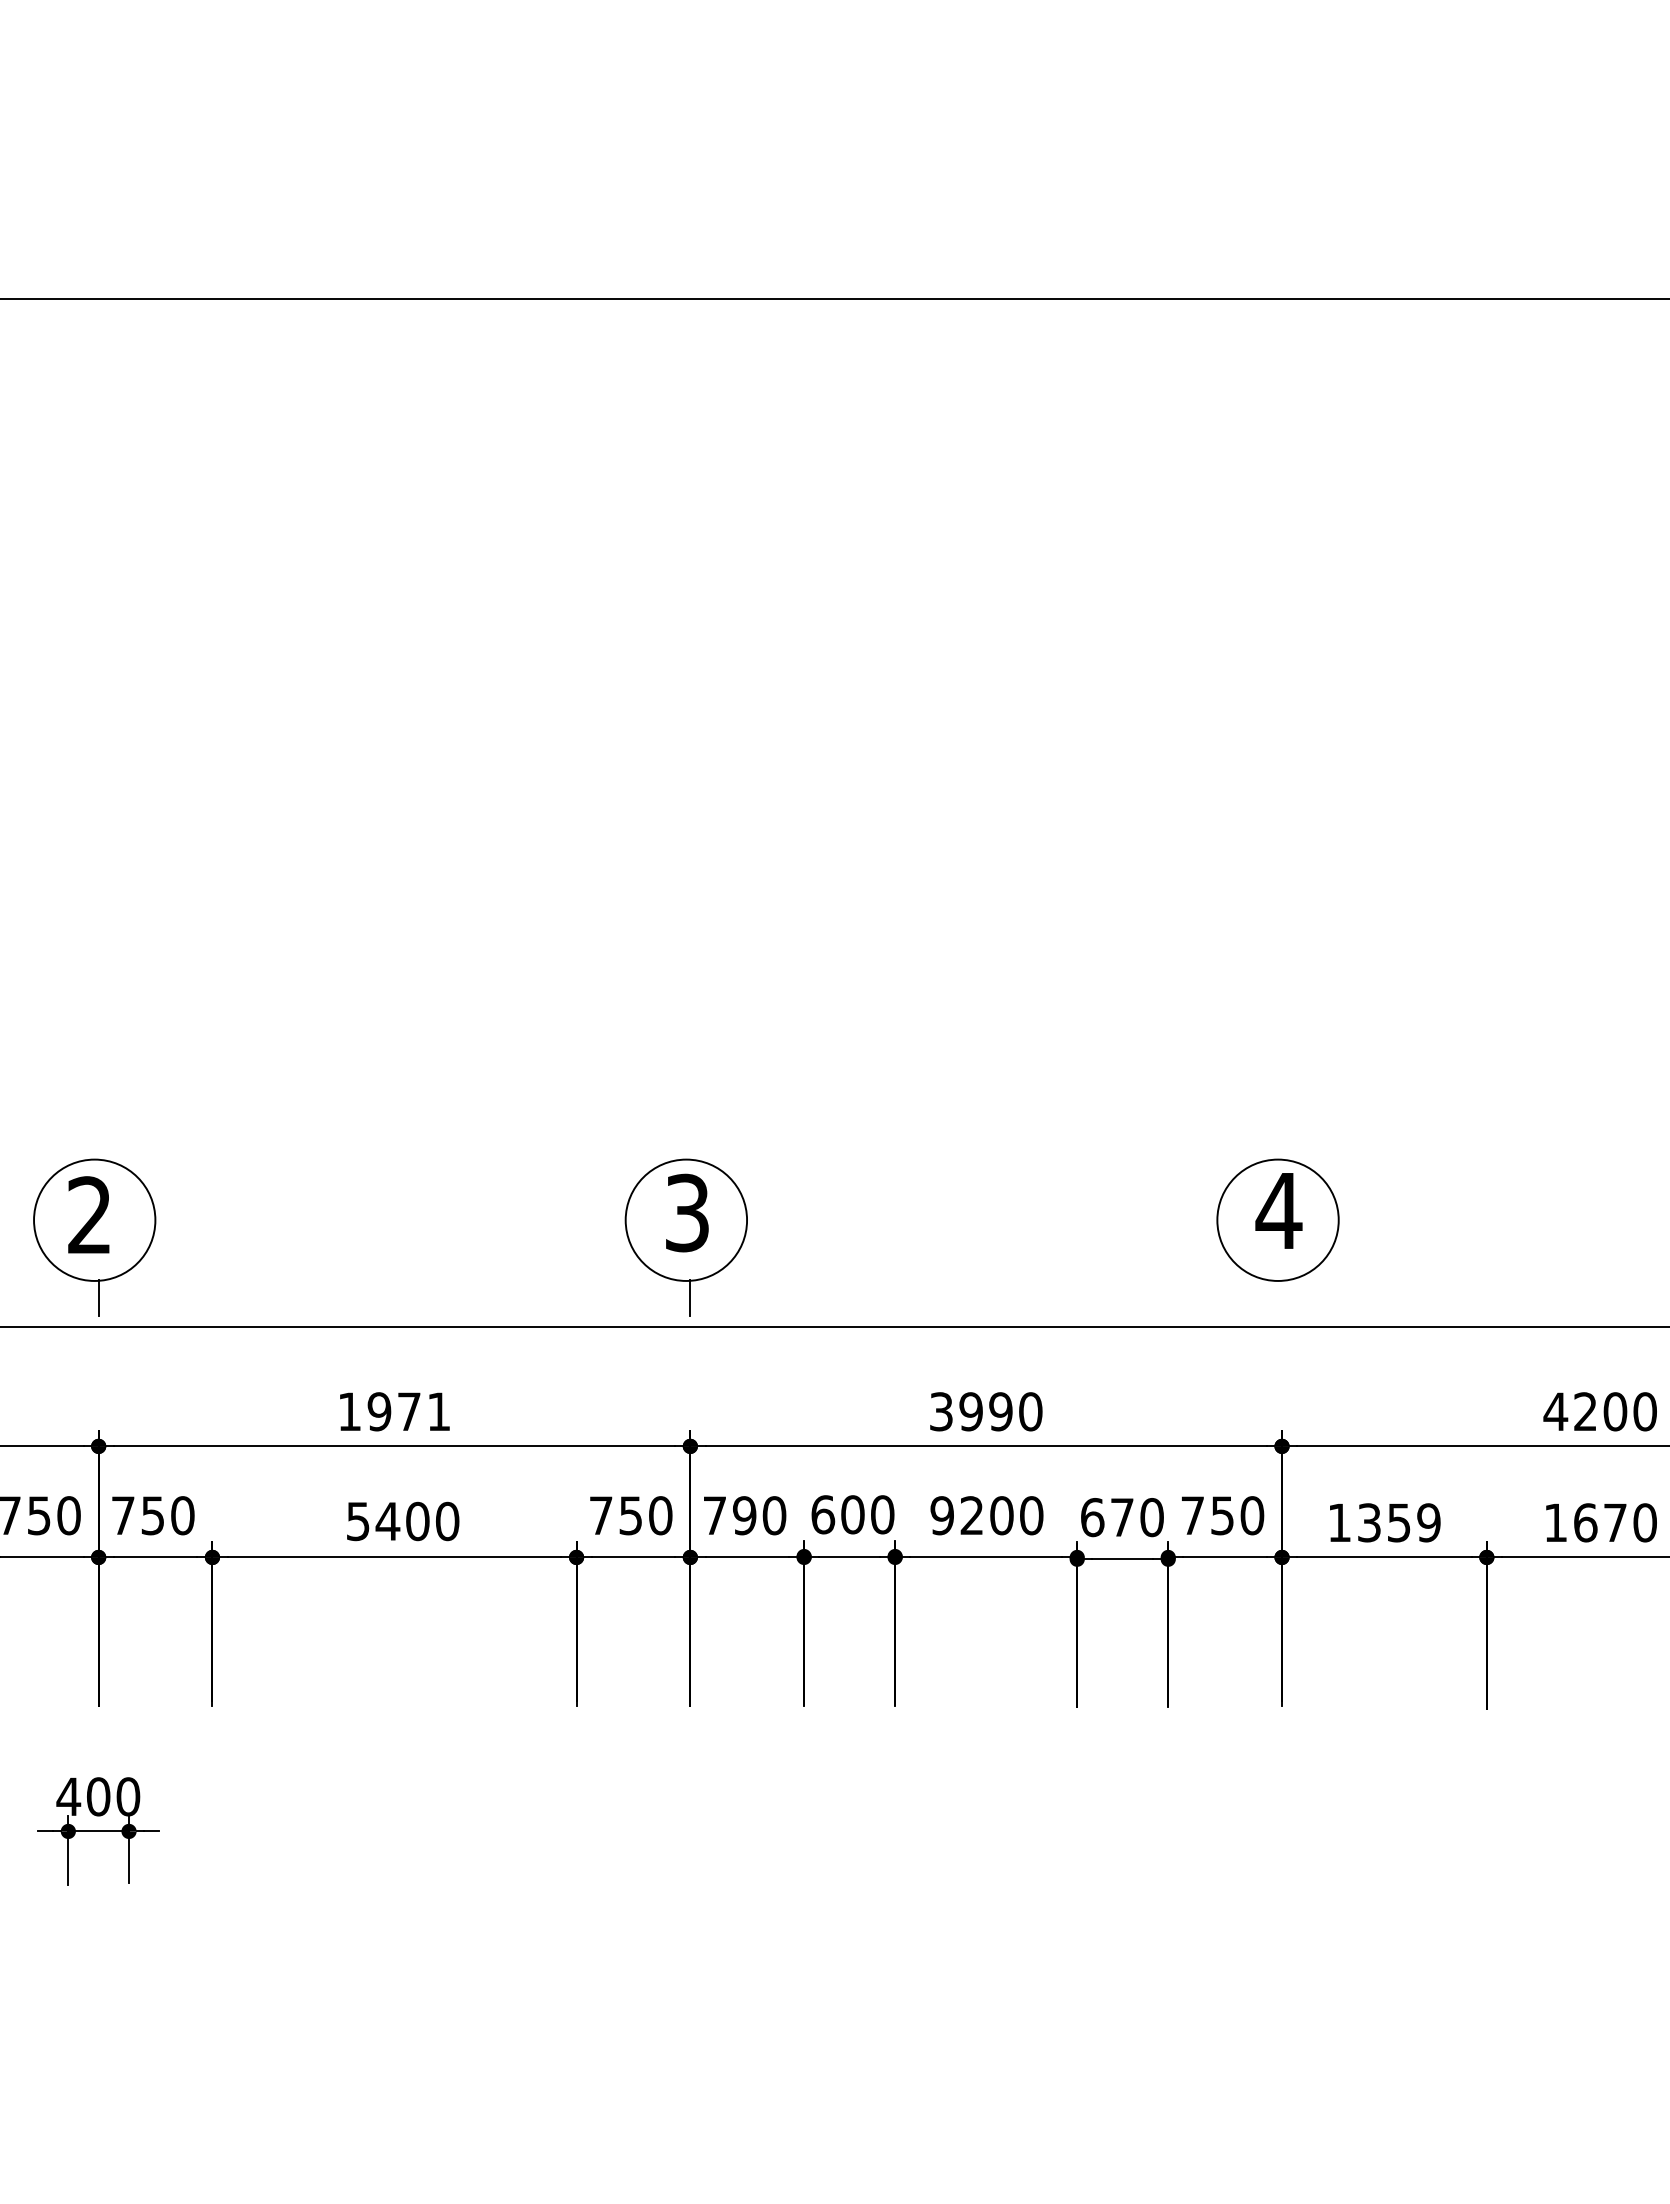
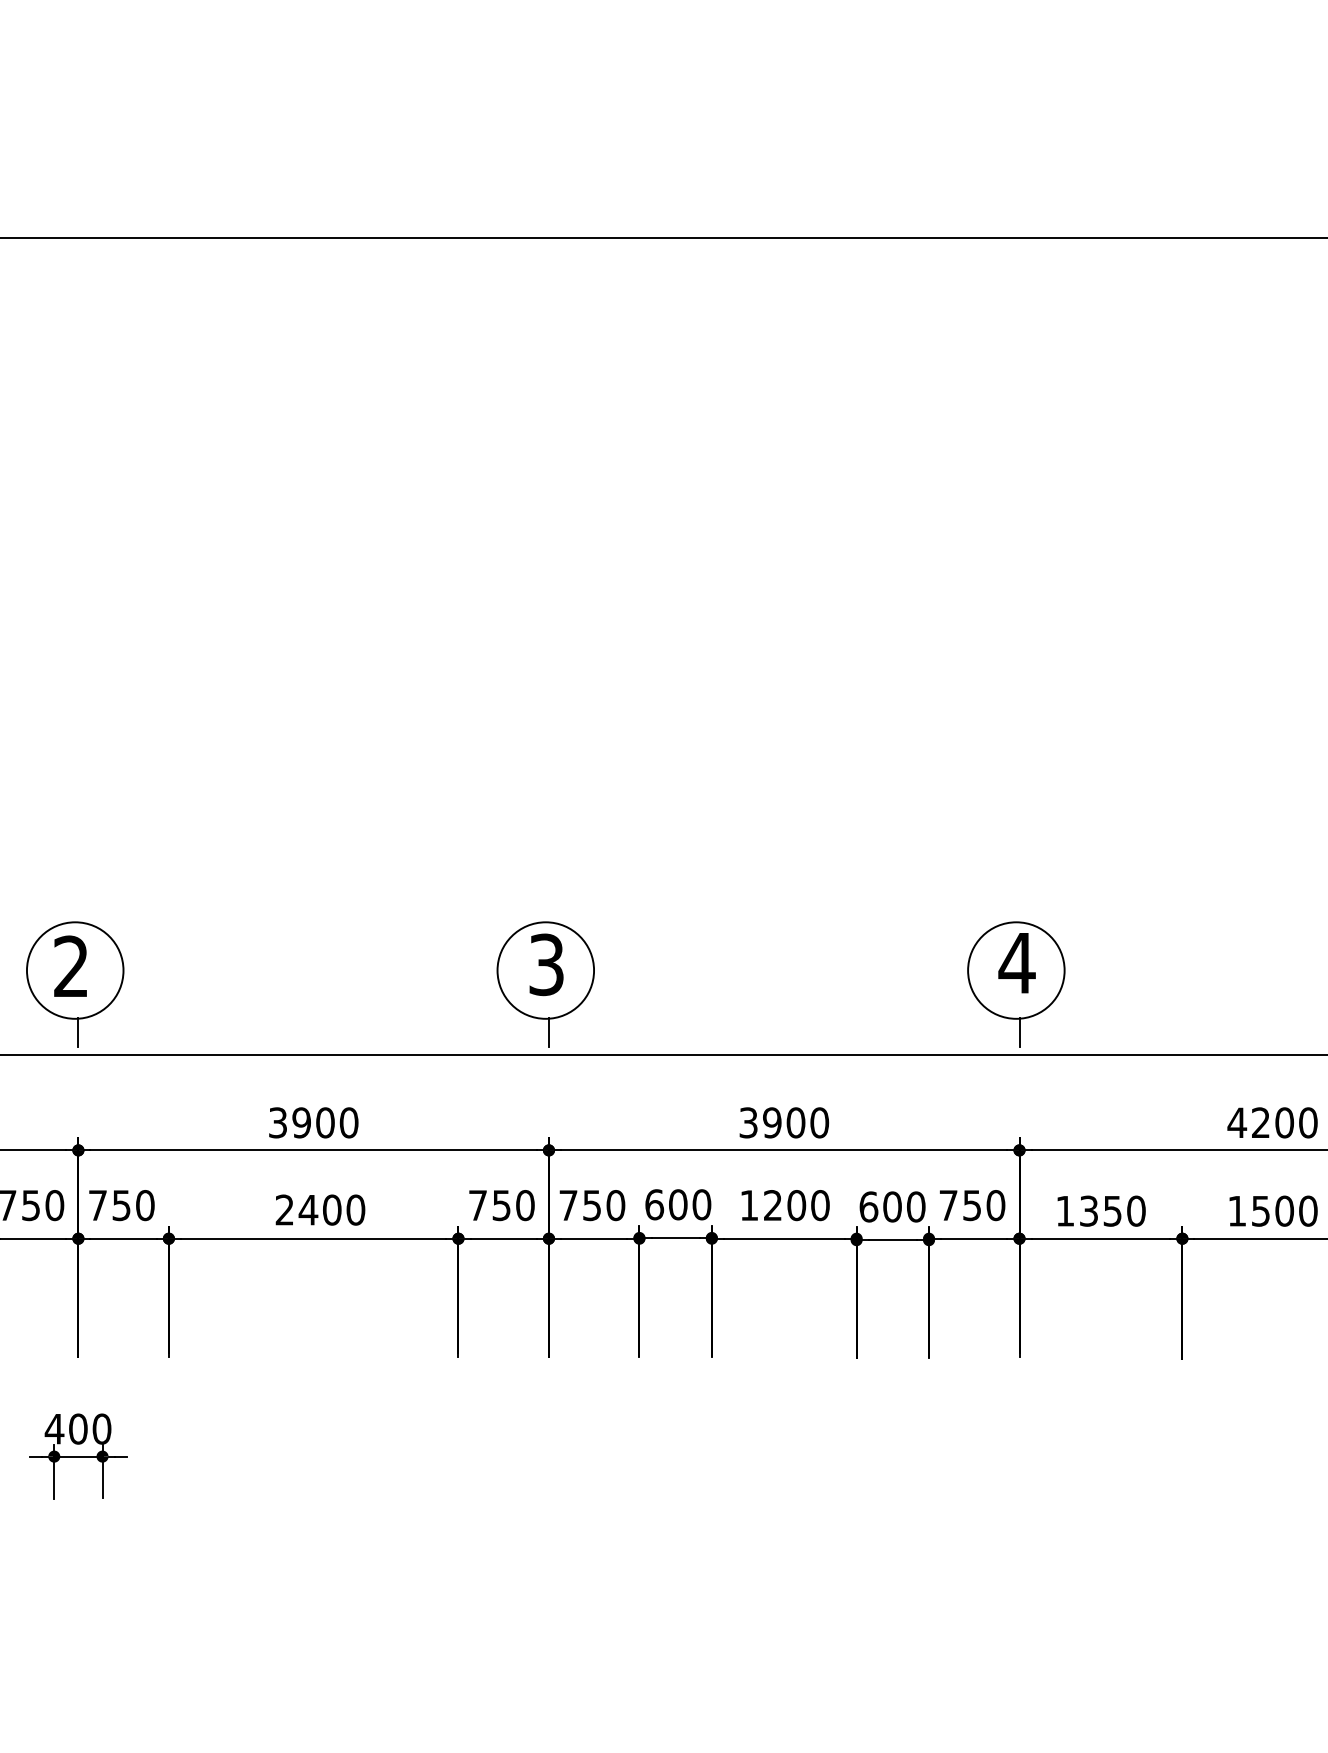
line: (1281, 1298) -> (1019, 1032), added
text: (394, 1411) -> (313, 1122), 1971 -> 3900
text: (1000, 1411) -> (795, 1122), 3990 -> 3900
text: (744, 1515) -> (592, 1205), 790 -> 750
text: (941, 1515) -> (748, 1205), 9200 -> 1200
text: (1122, 1517) -> (892, 1206), 670 -> 600
text: (358, 1521) -> (285, 1210), 5400 -> 2400
text: (1428, 1522) -> (1136, 1210), 1359 -> 1350
text: (1600, 1522) -> (1272, 1210), 1670 -> 1500

